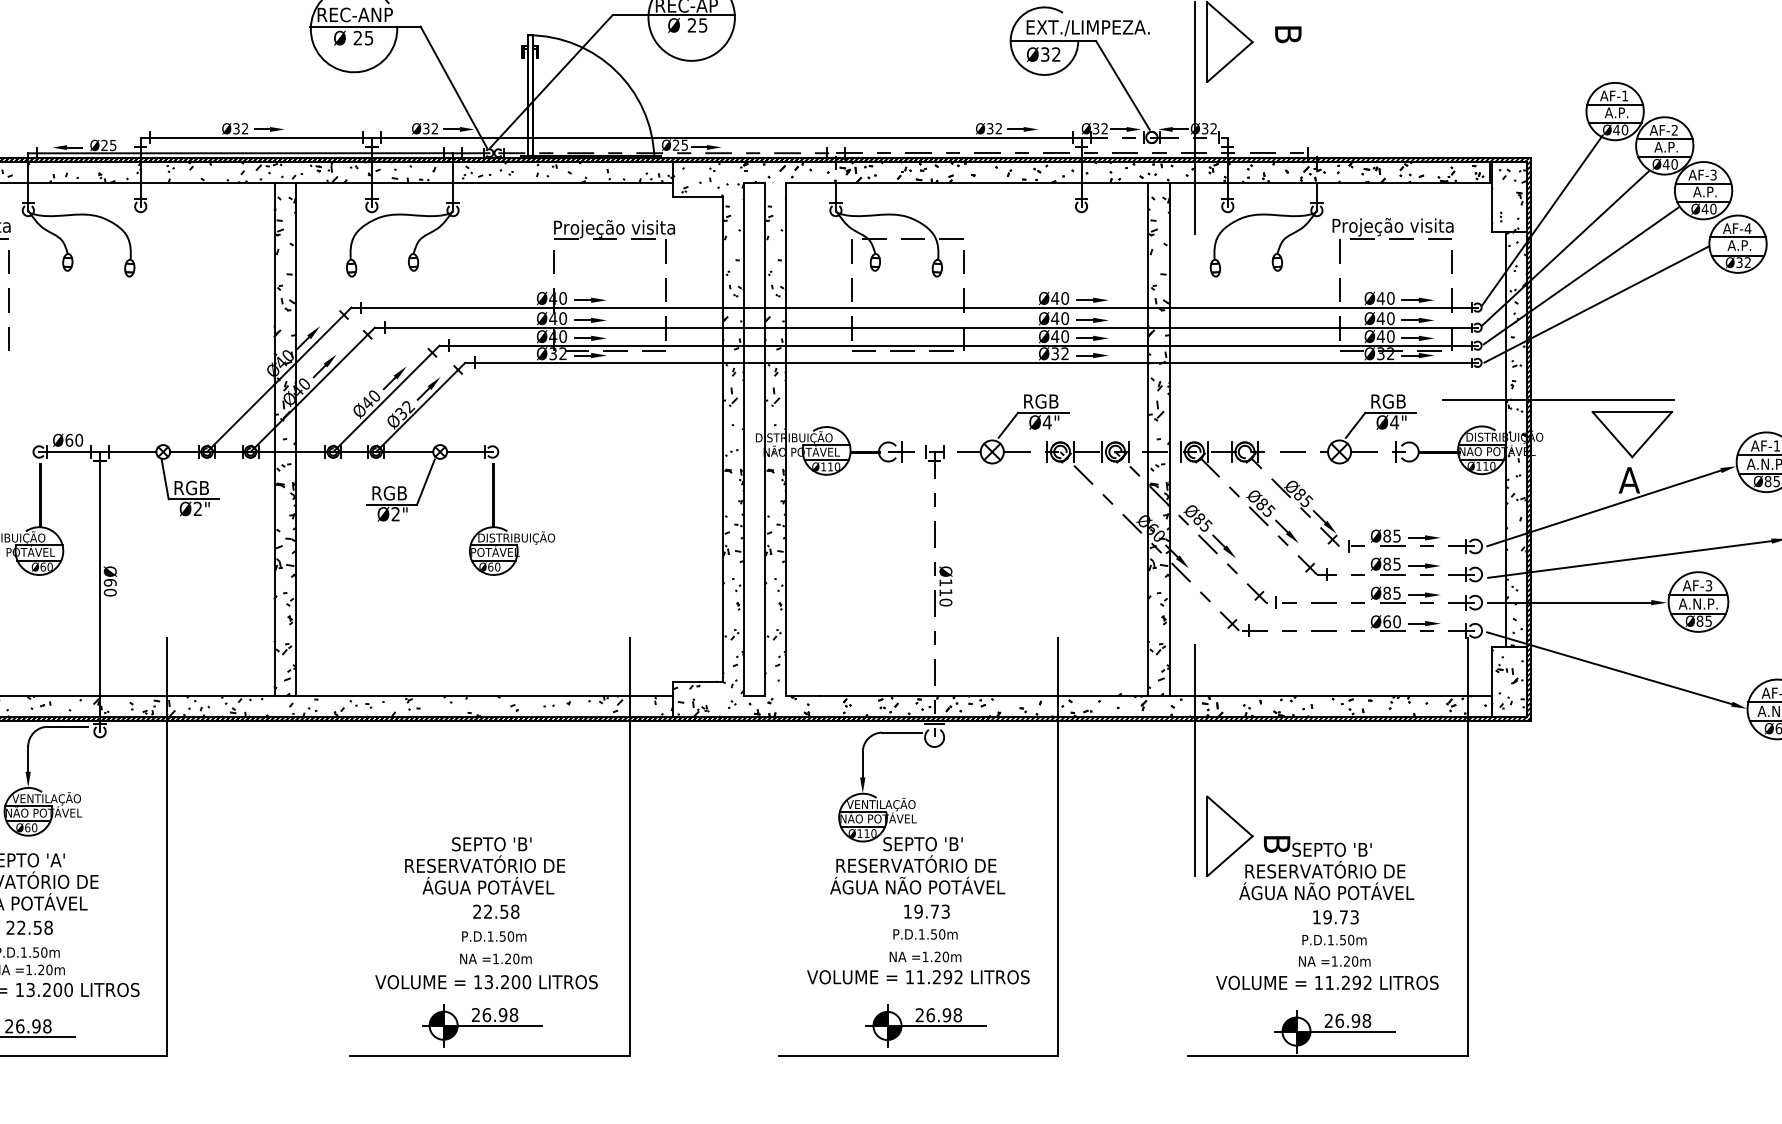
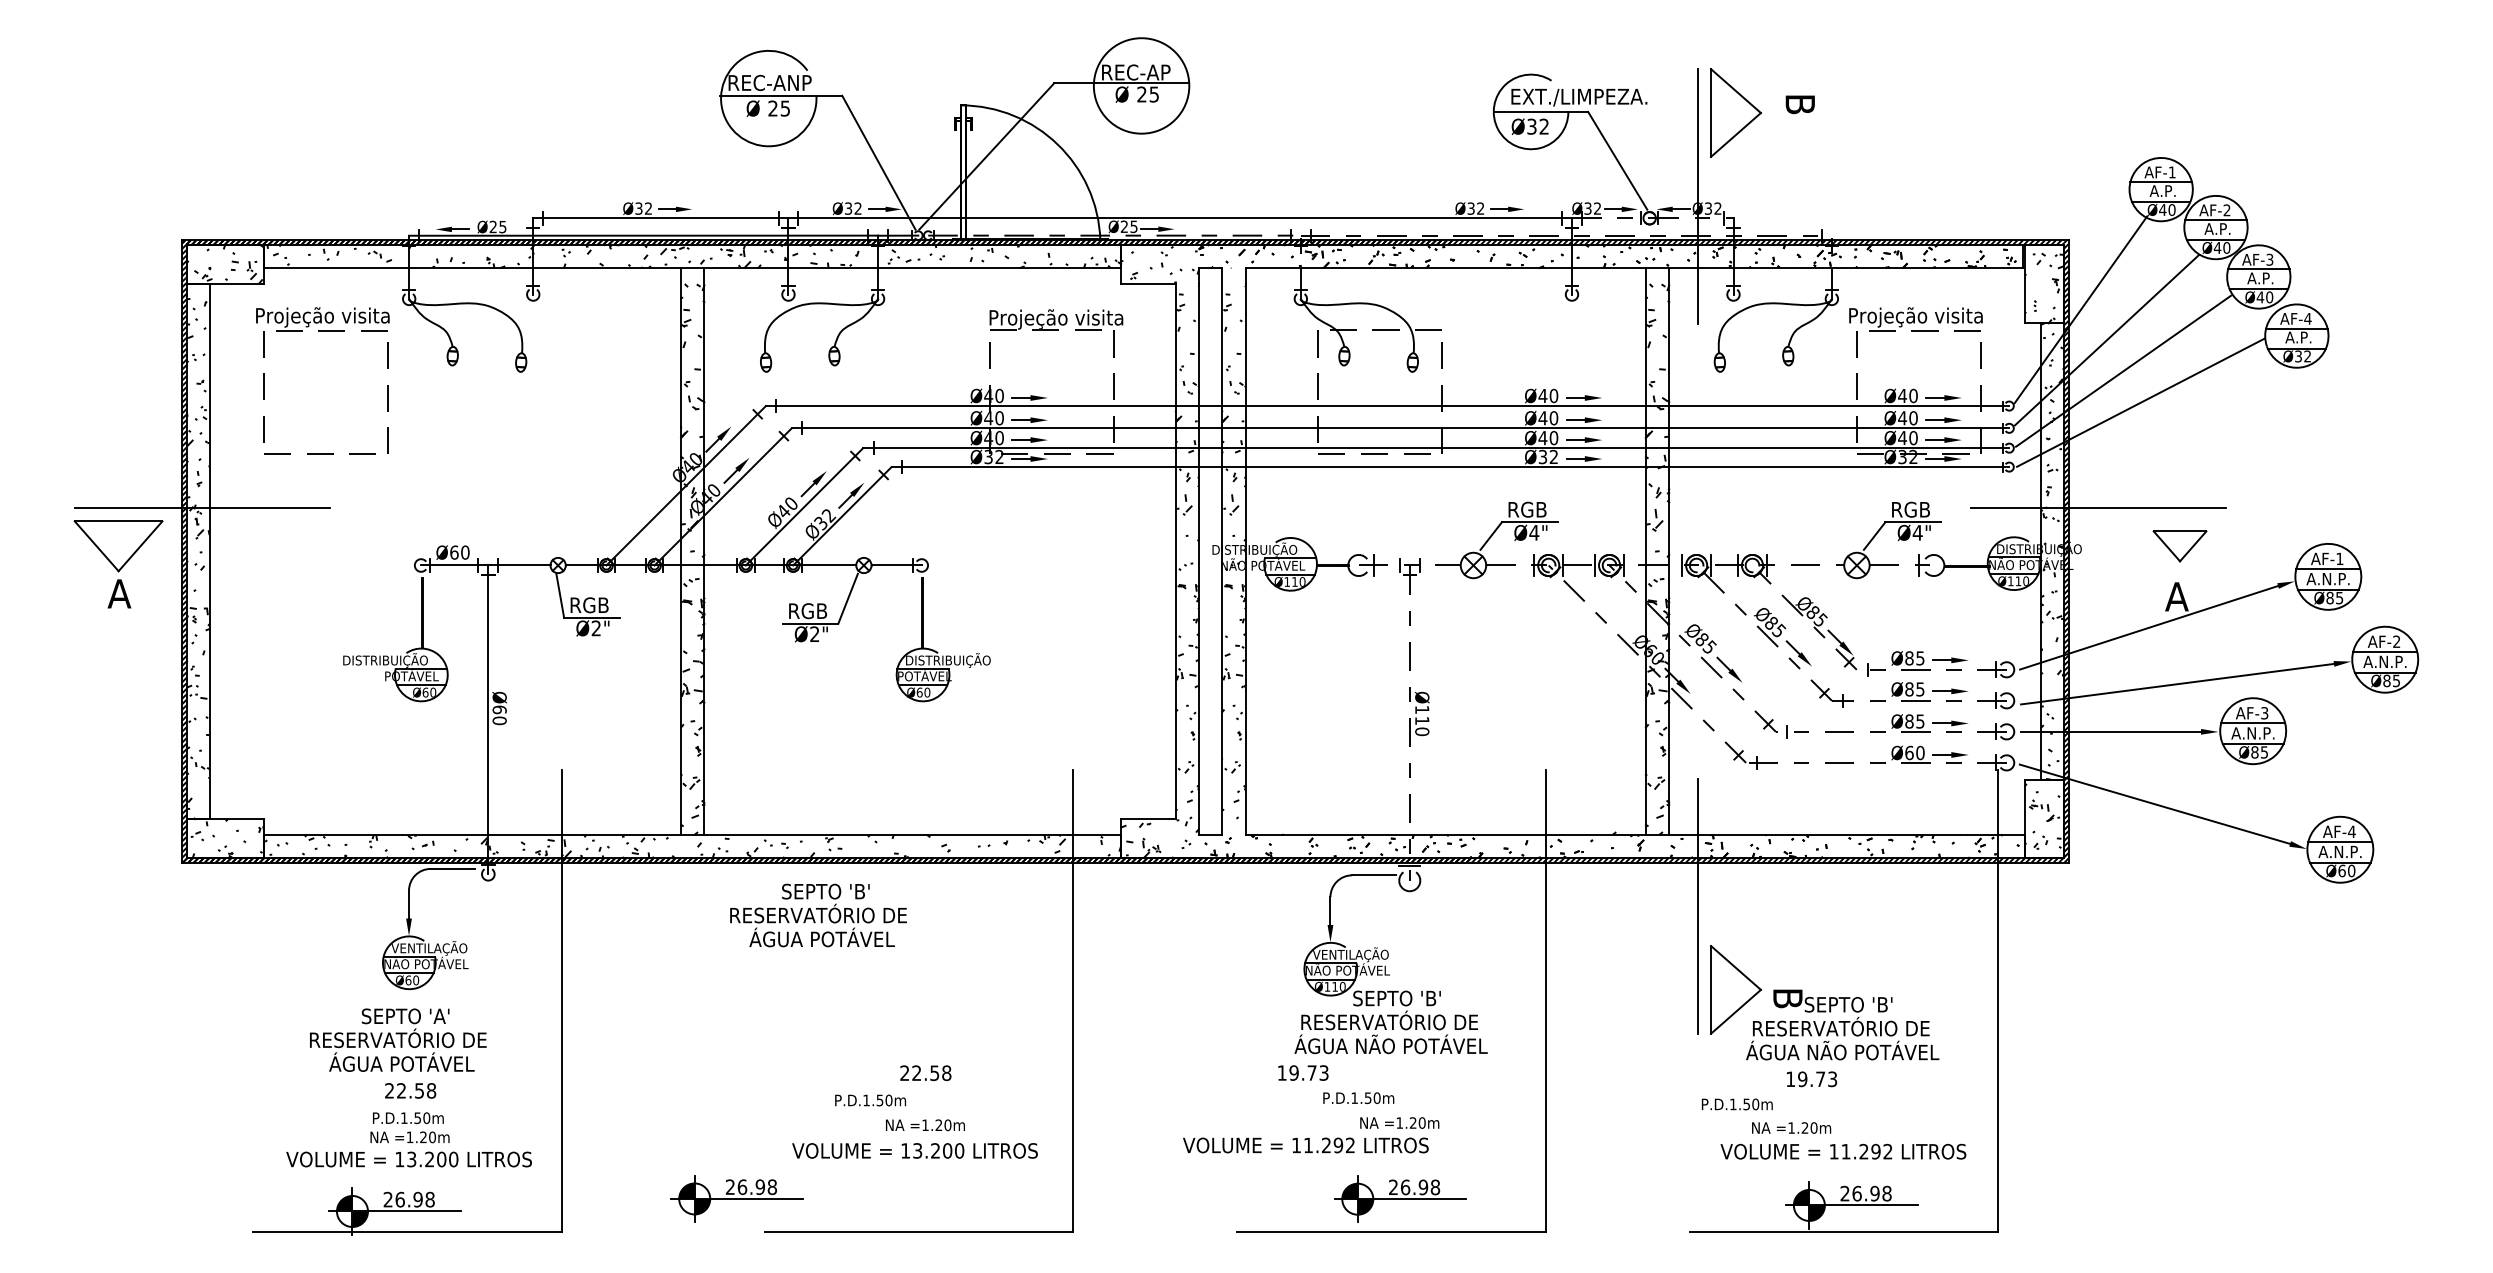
part: (1631, 434) -> (2179, 546), size x0.6
text: (485, 865) -> (818, 915), moved
text: (927, 911) -> (1303, 1072), moved
text: (1336, 917) -> (1812, 1079), moved
text: (925, 934) -> (1358, 1098), moved
text: (494, 936) -> (870, 1100), moved
text: (1333, 940) -> (1736, 1104), moved
text: (1334, 960) -> (1791, 1127), moved
text: (918, 977) -> (1305, 1145), moved
part: (481, 1025) -> (736, 1198), moved

